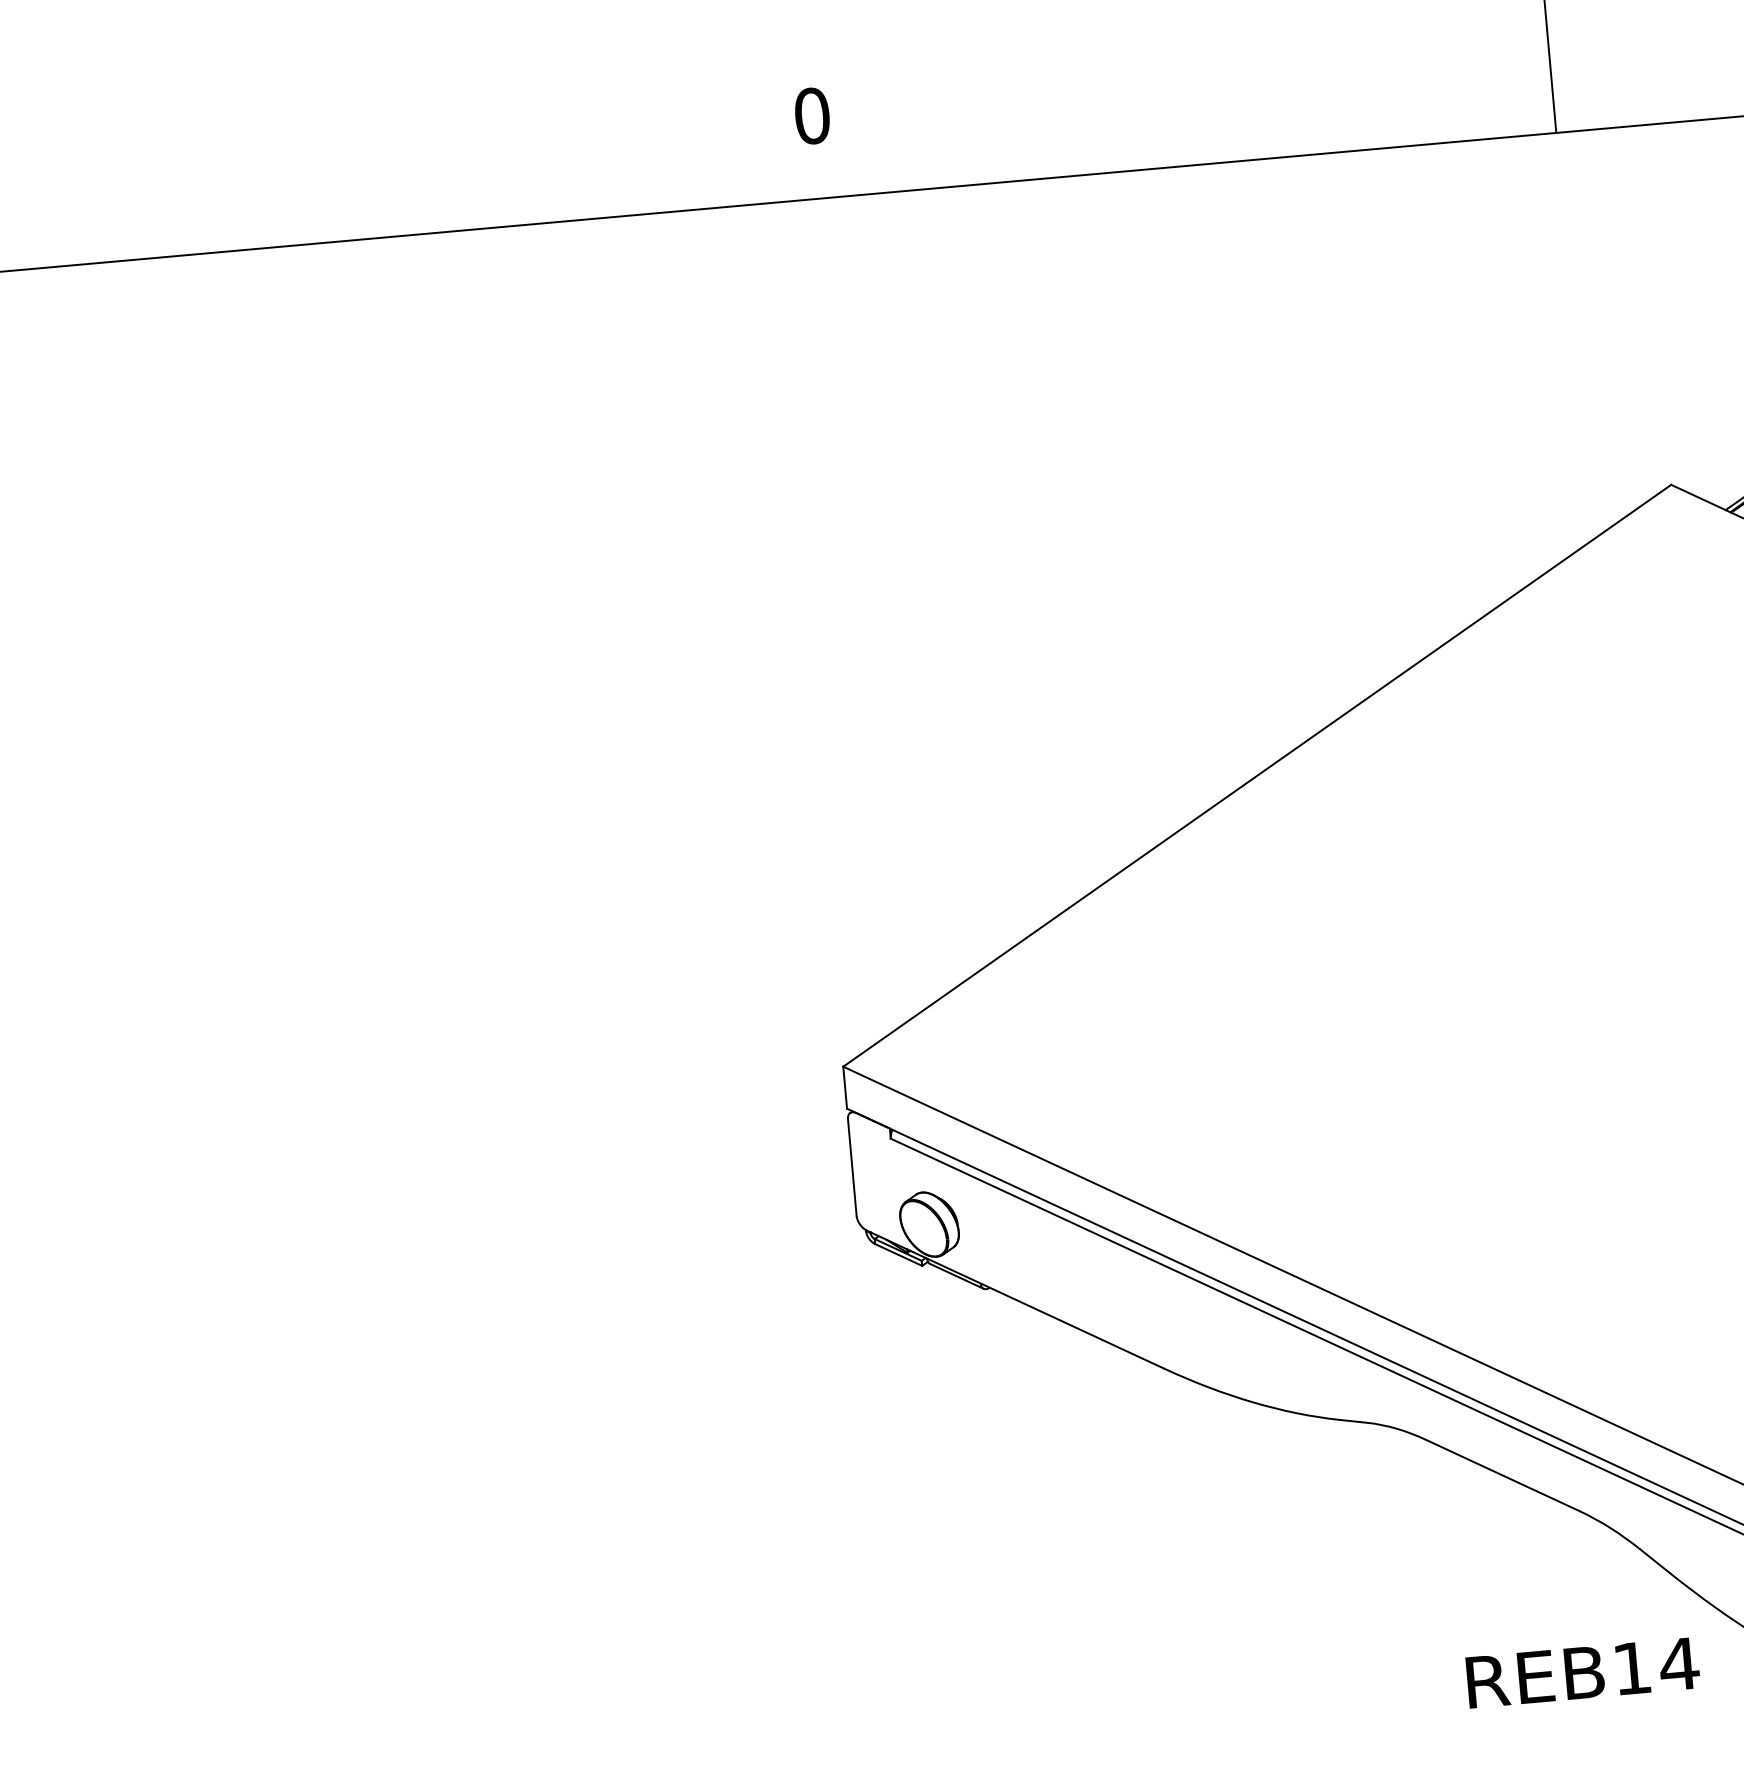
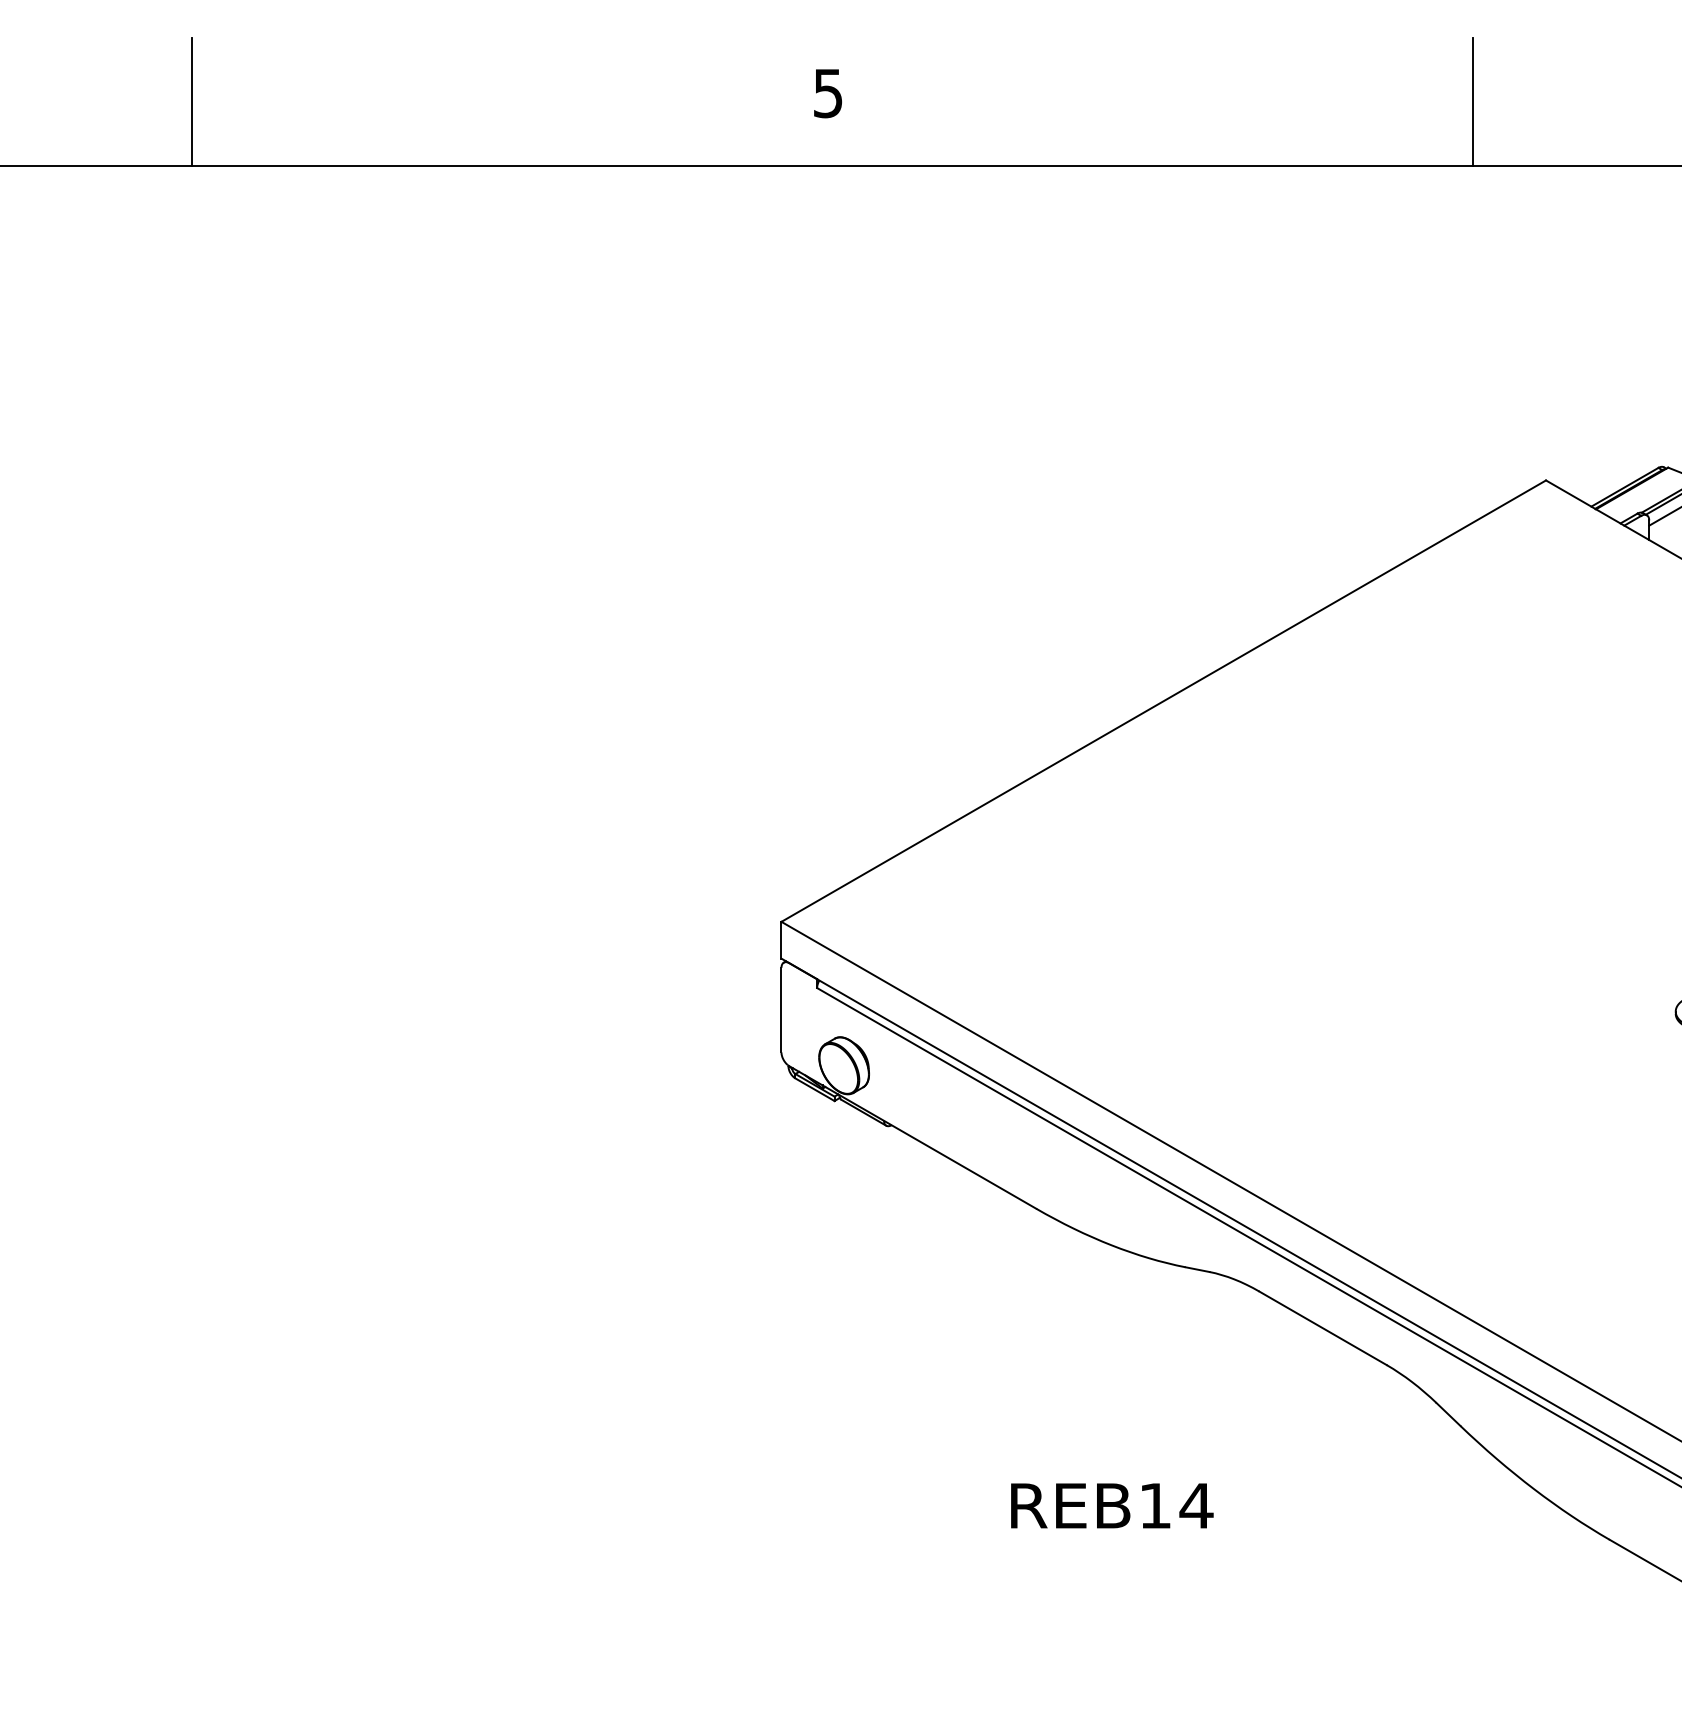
text: (812, 116) -> (828, 93), 0 -> 5
line: (87, 190) -> (192, 101), added
text: (1583, 1672) -> (1112, 1505), moved

